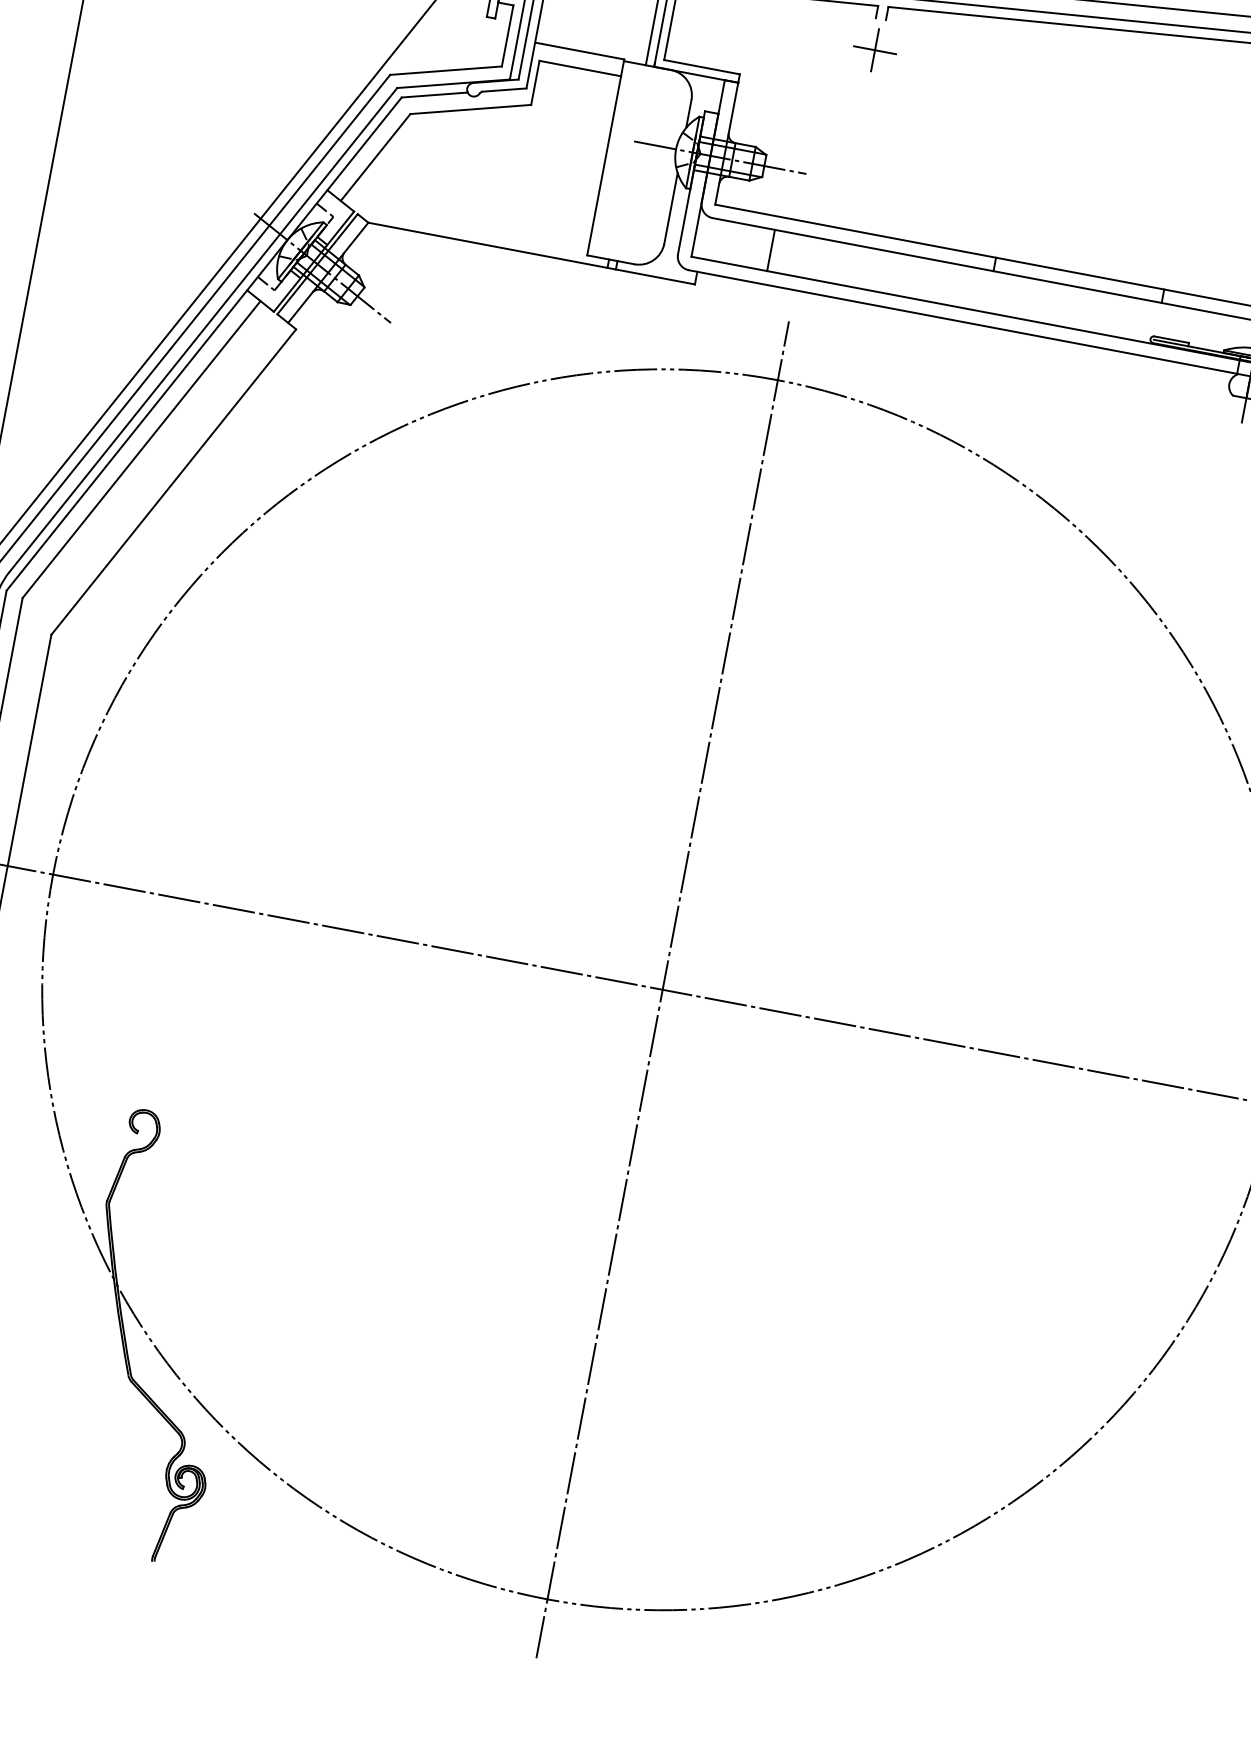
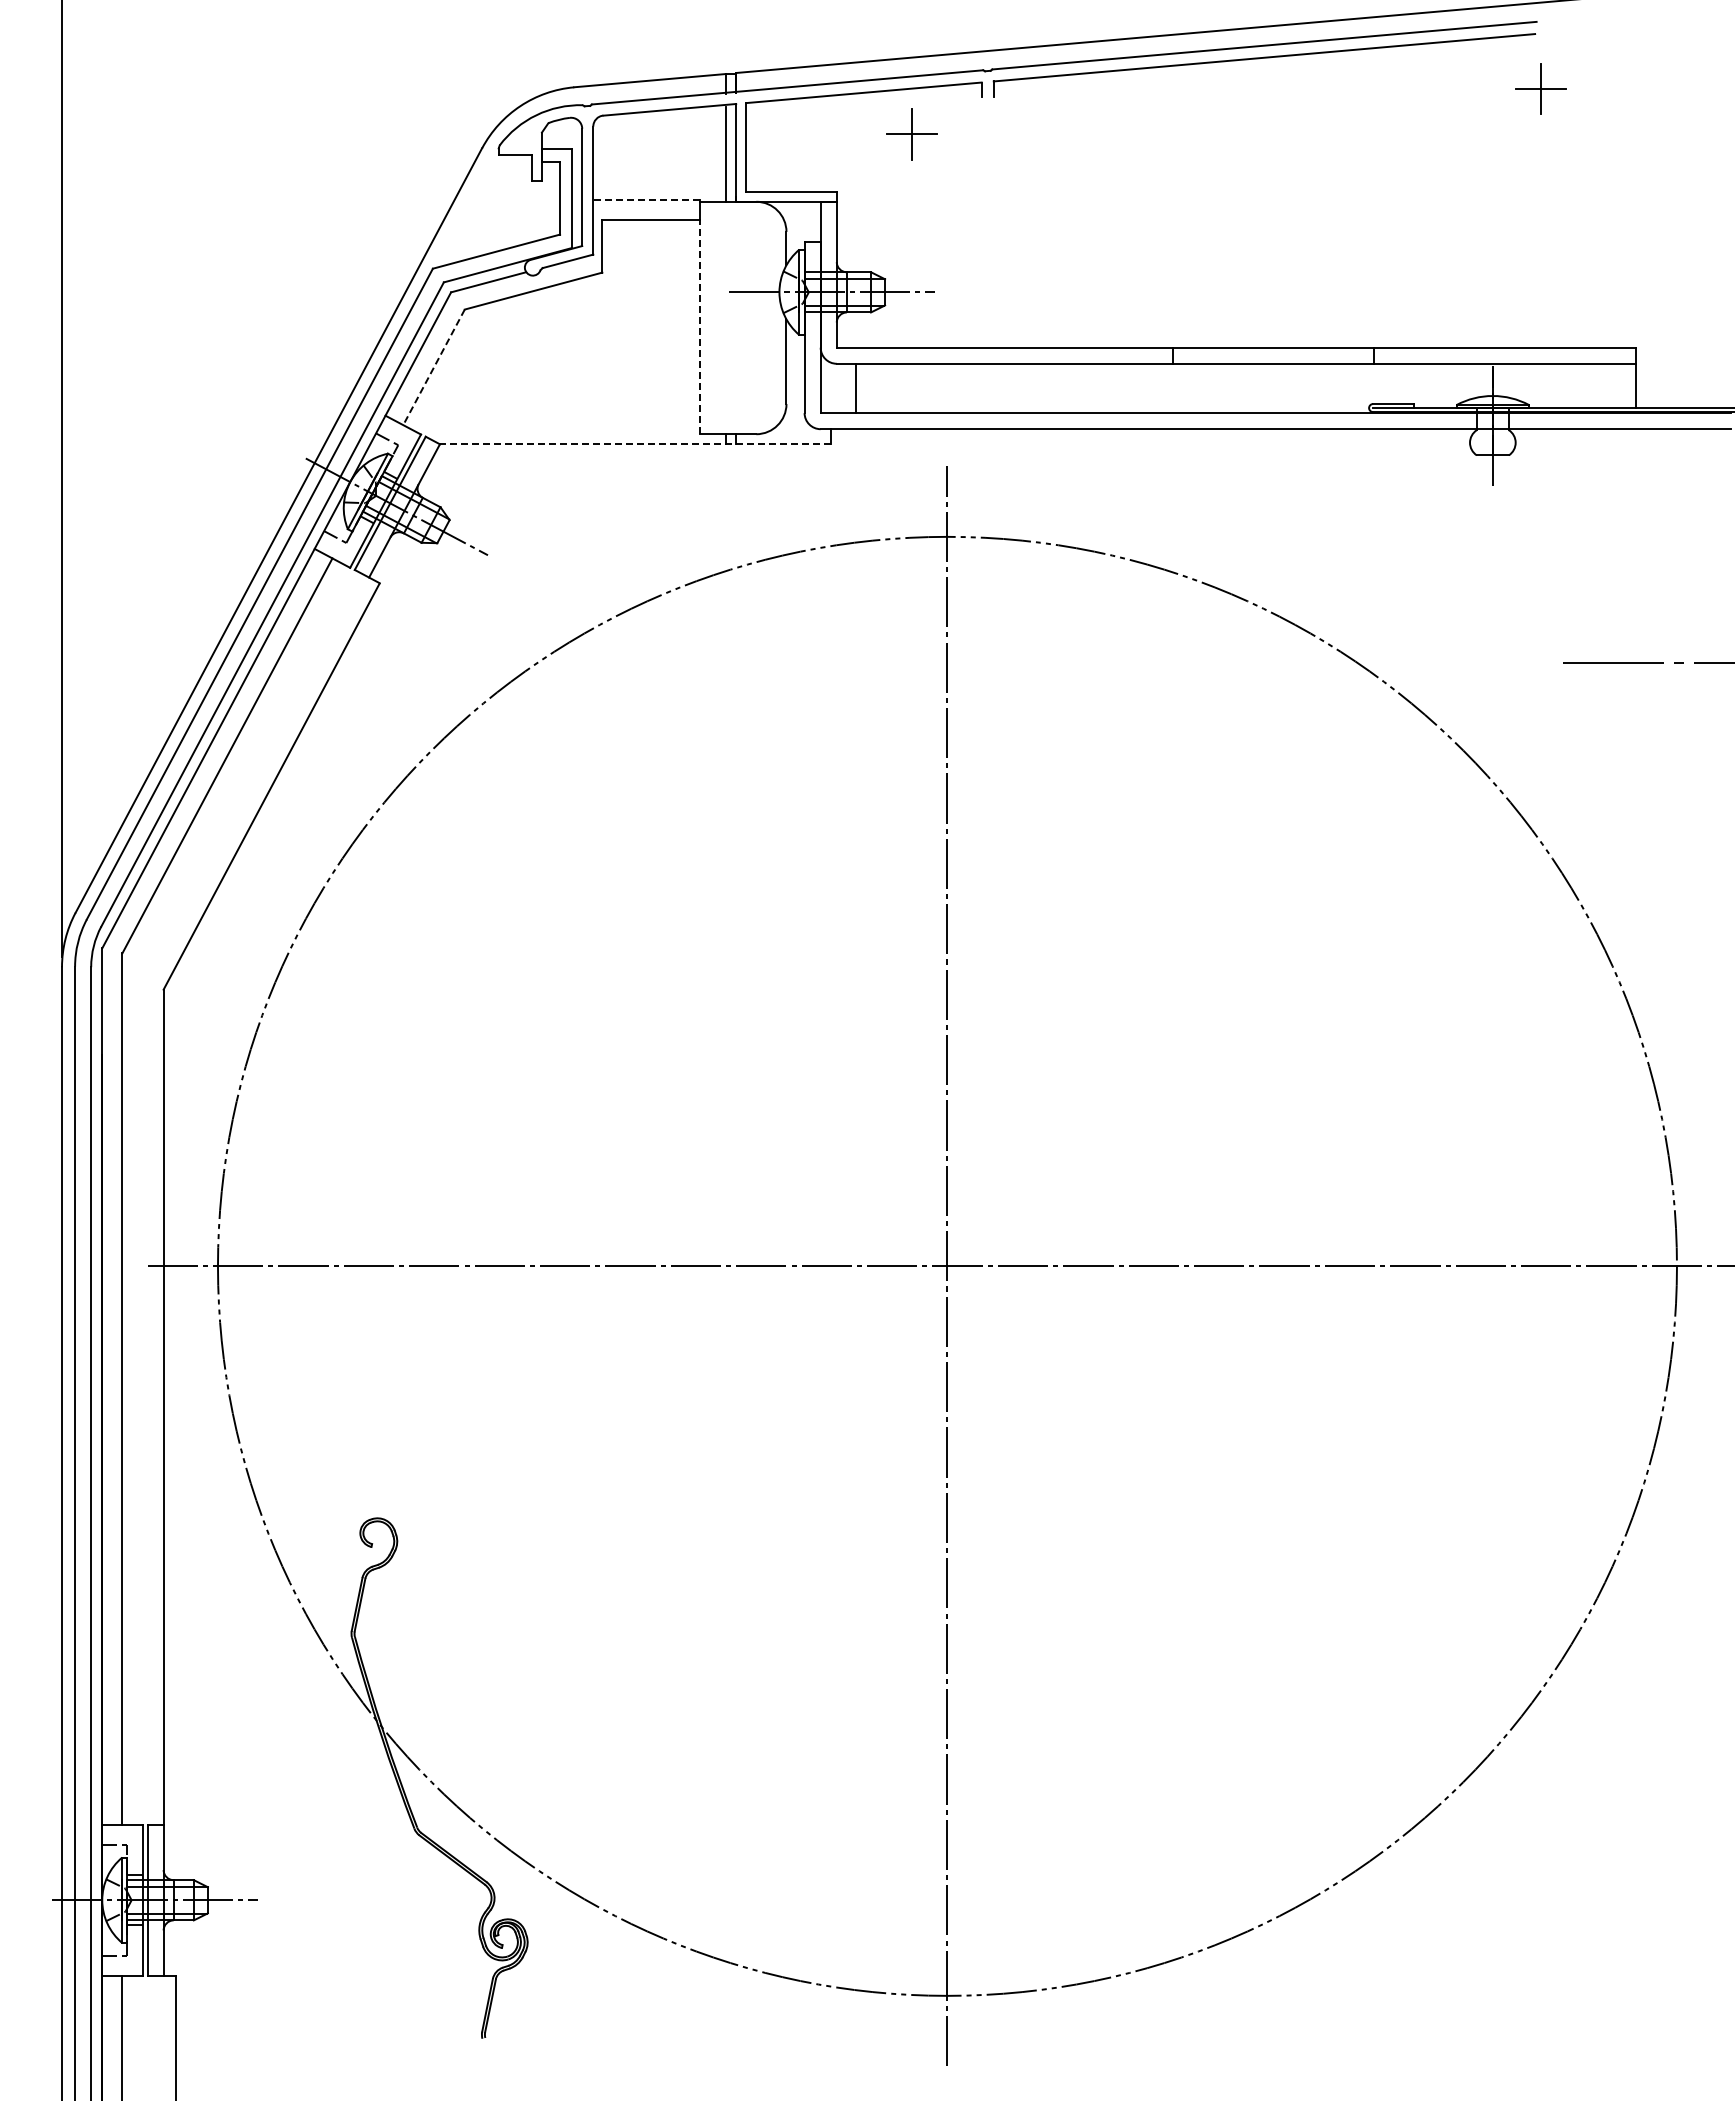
line: (580, 50) -> (647, 199), solid -> dashed
part: (874, 50) -> (911, 134), moved
line: (375, 157) -> (433, 367), solid -> dashed
line: (603, 165) -> (699, 326), solid -> dashed
line: (771, 250) -> (856, 388), moved
line: (530, 253) -> (634, 444), solid -> dashed

